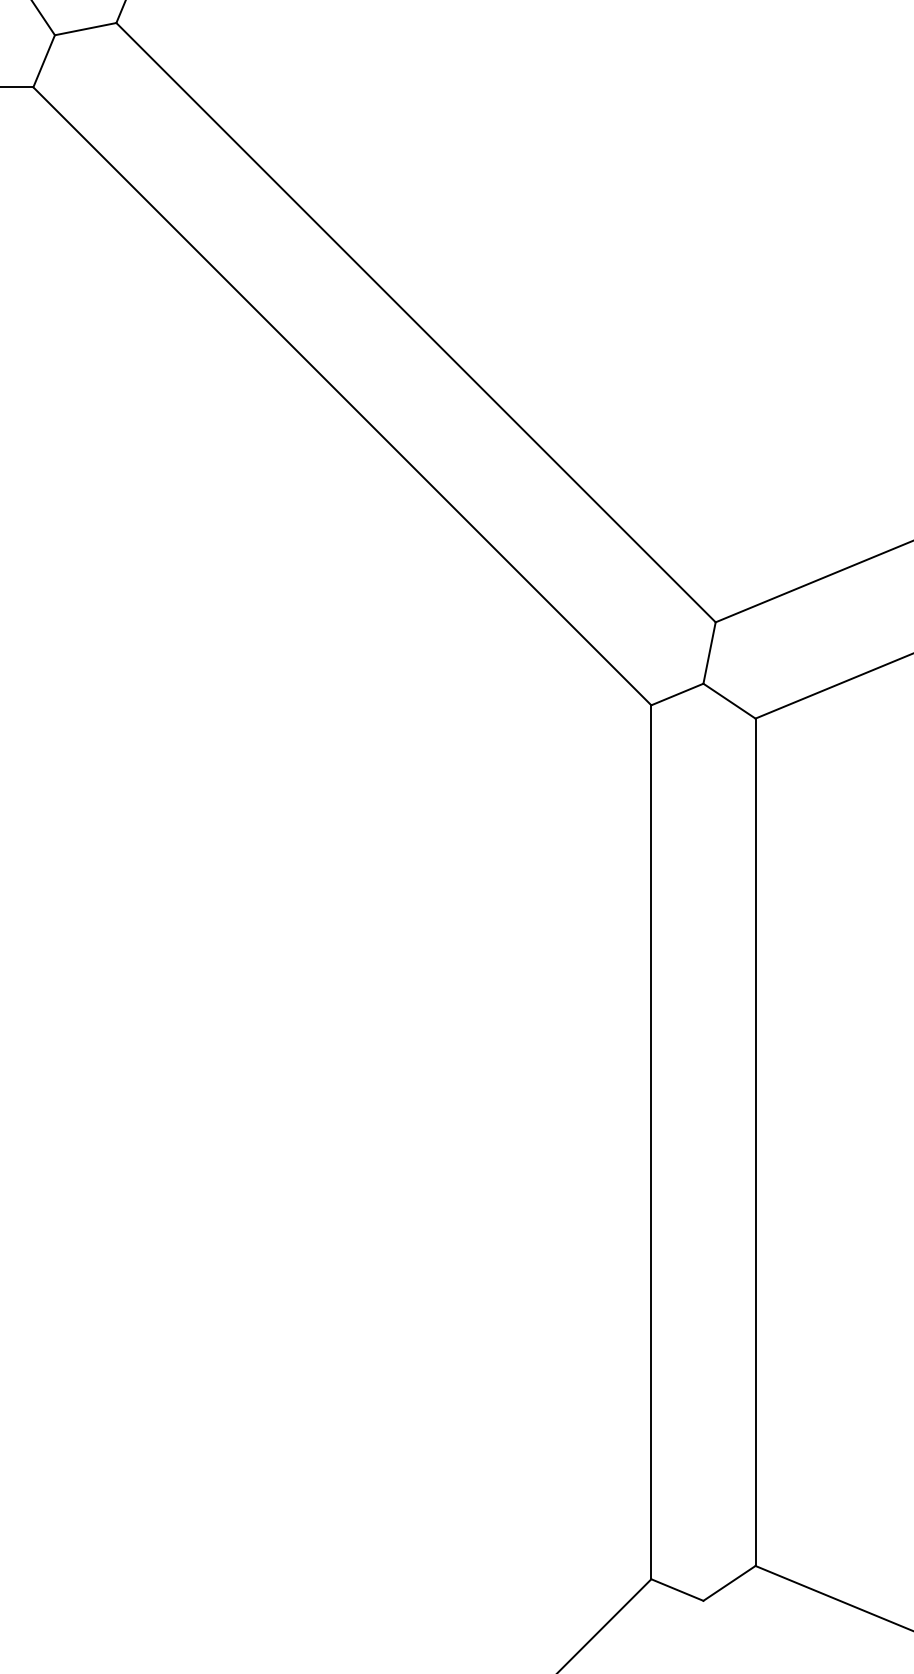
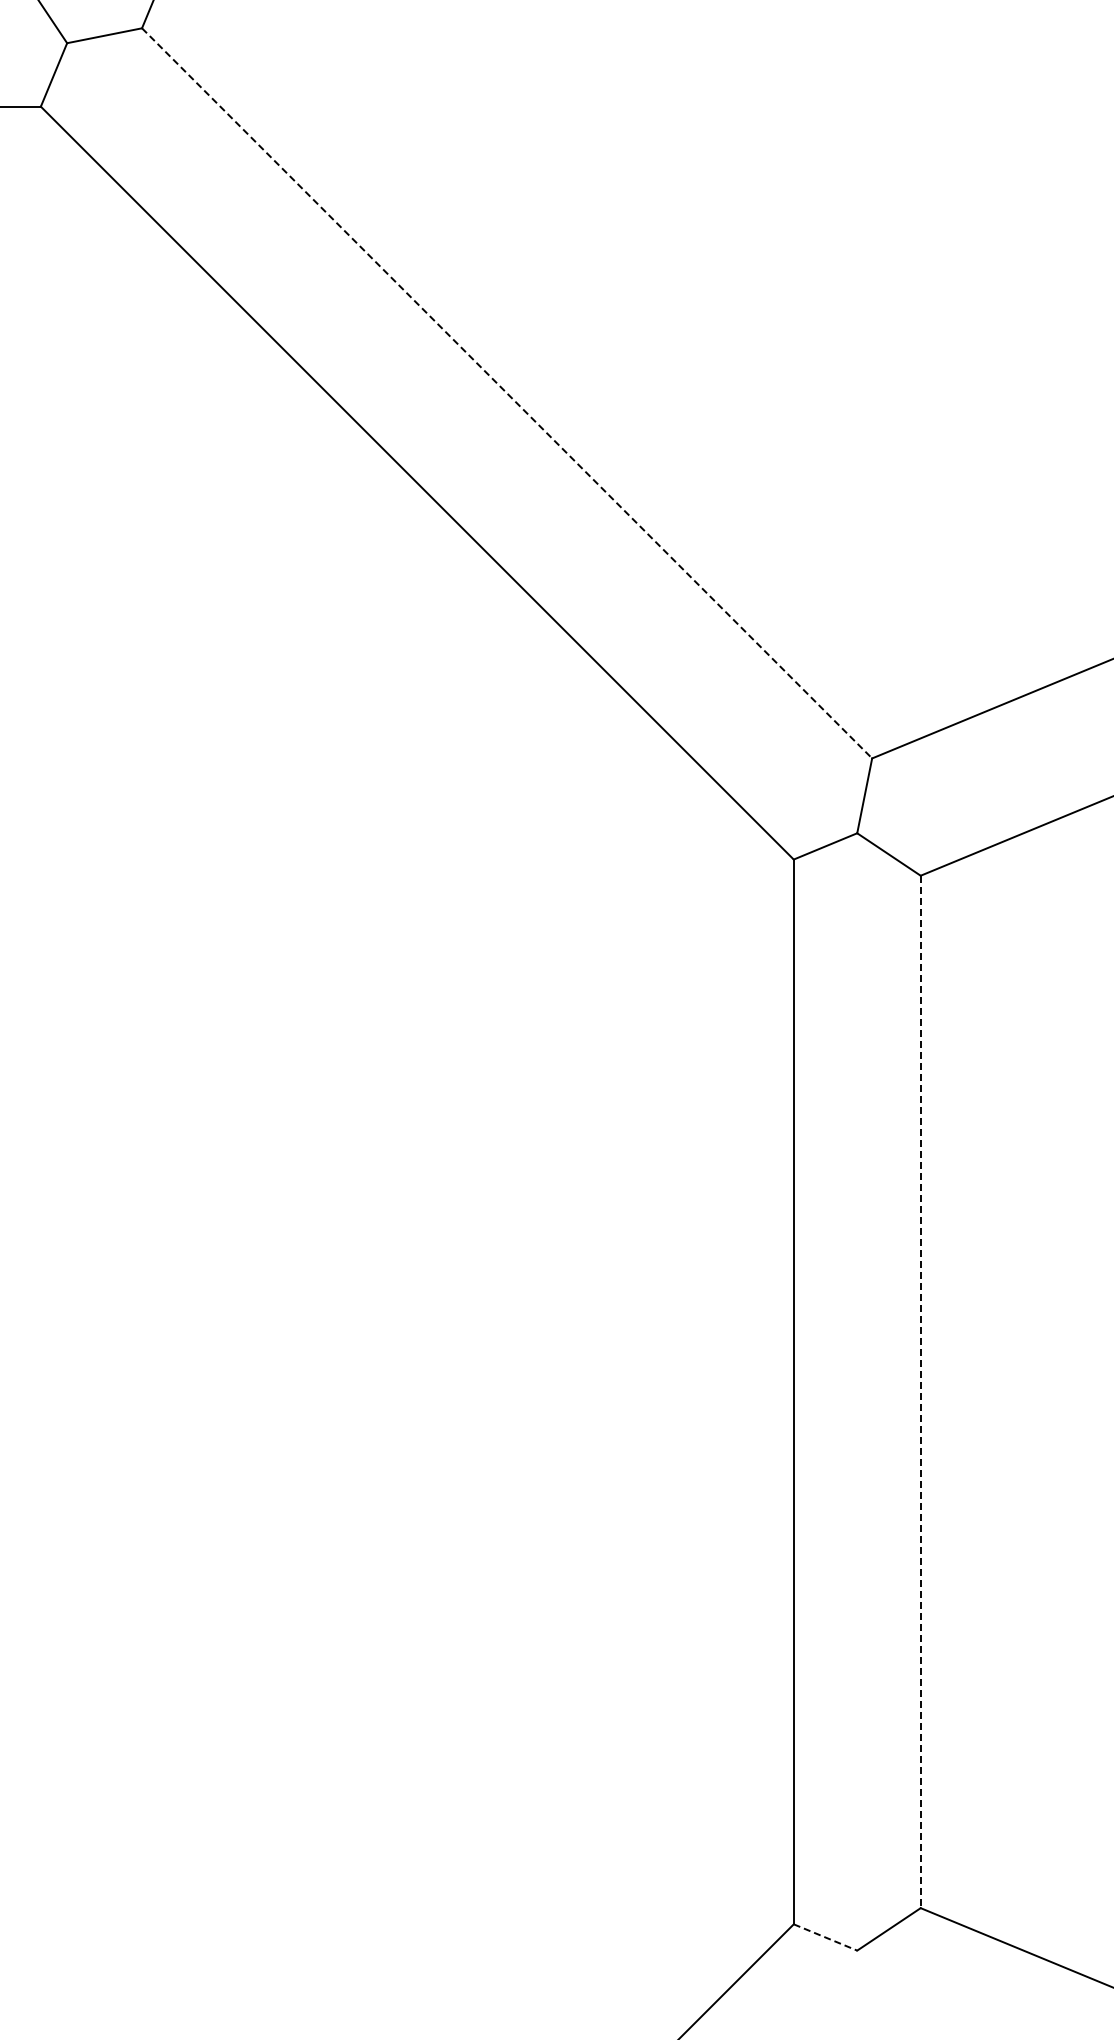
line: (416, 322) -> (507, 393), solid -> dashed
line: (755, 1142) -> (920, 1392), solid -> dashed
line: (677, 1590) -> (825, 1937), solid -> dashed

